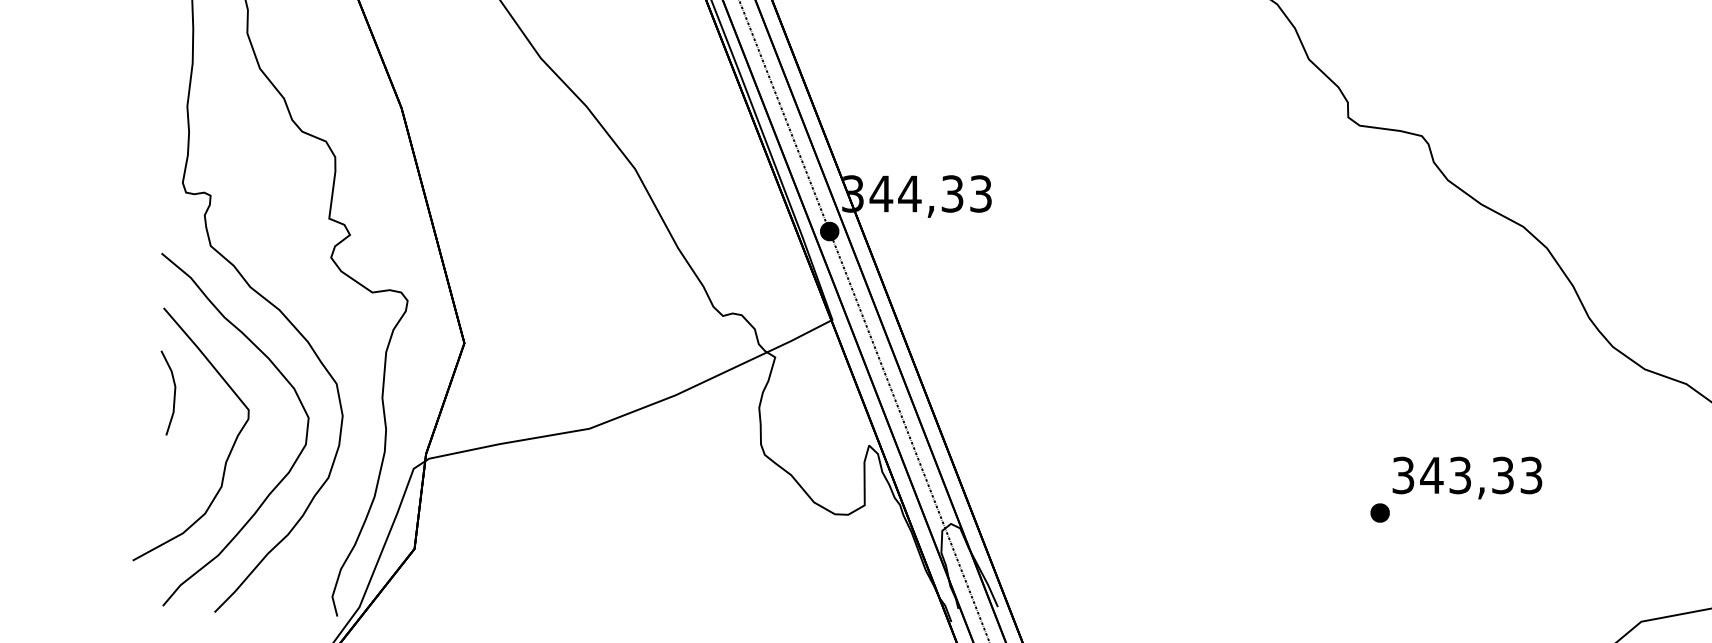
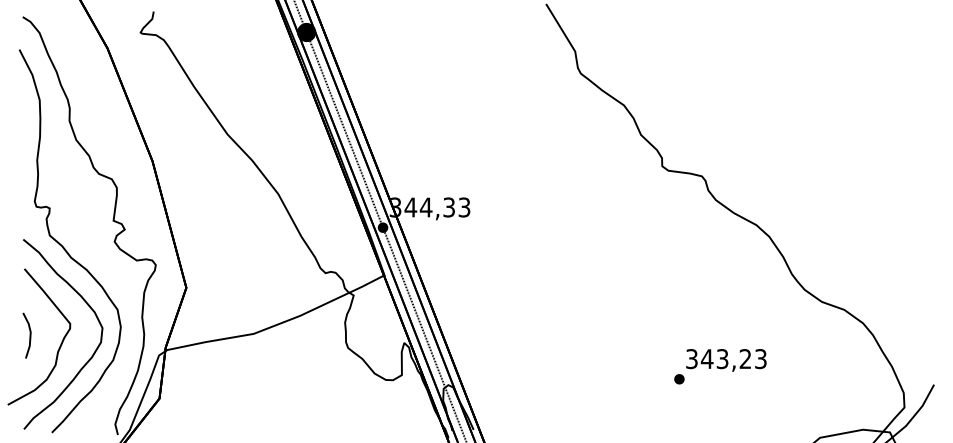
part: (167, 392) -> (26, 335), moved
text: (1502, 476) -> (745, 359), 343,33 -> 343,23

